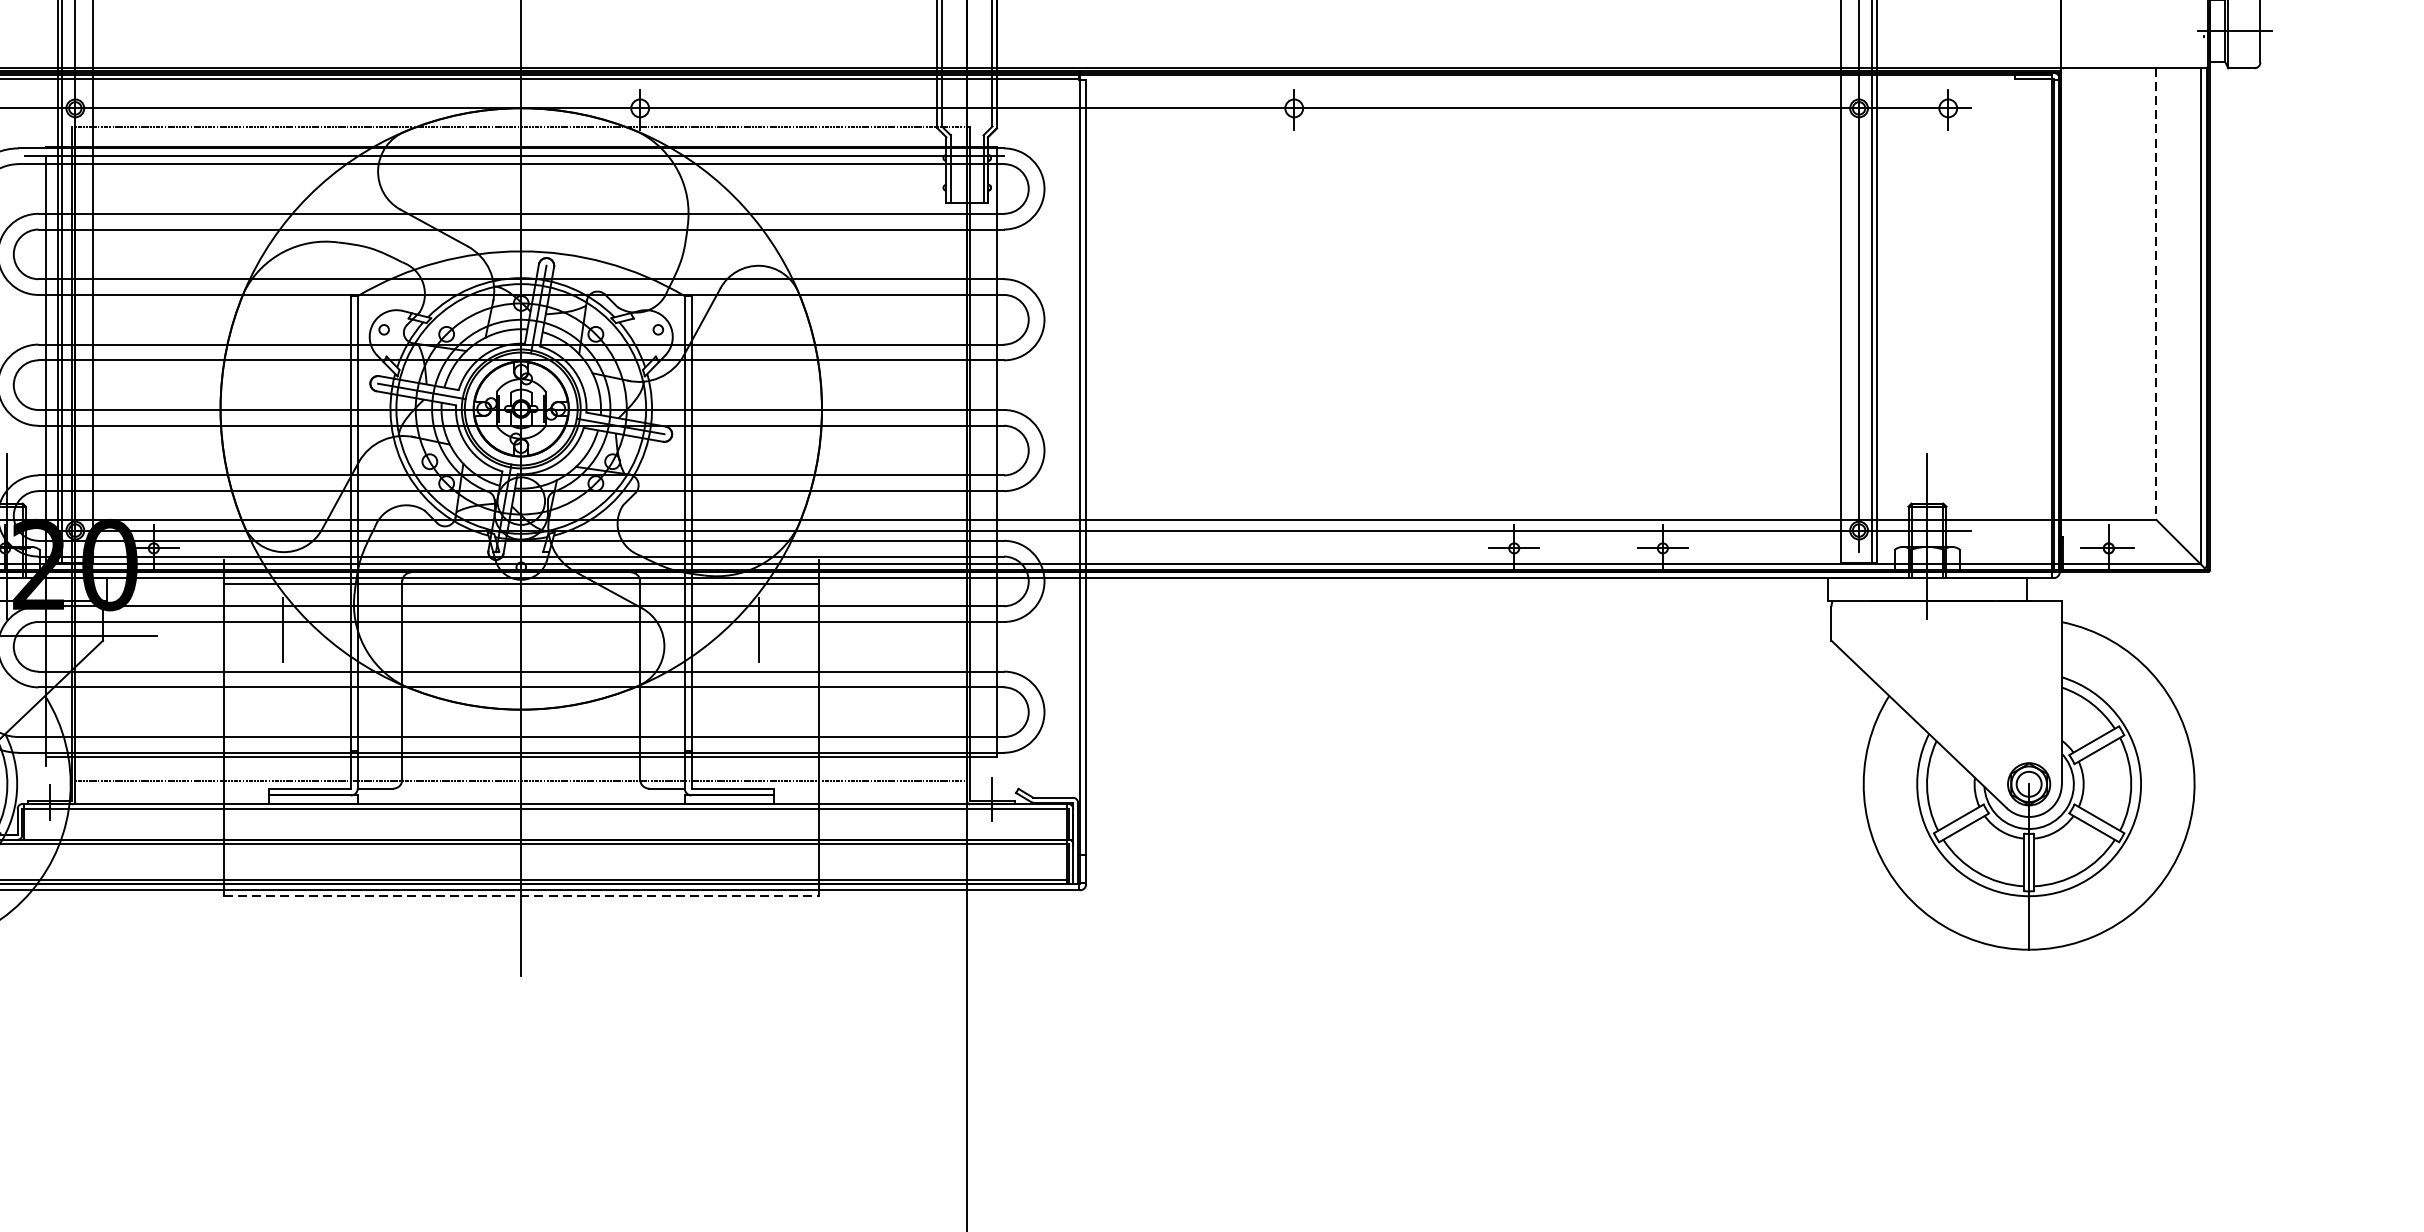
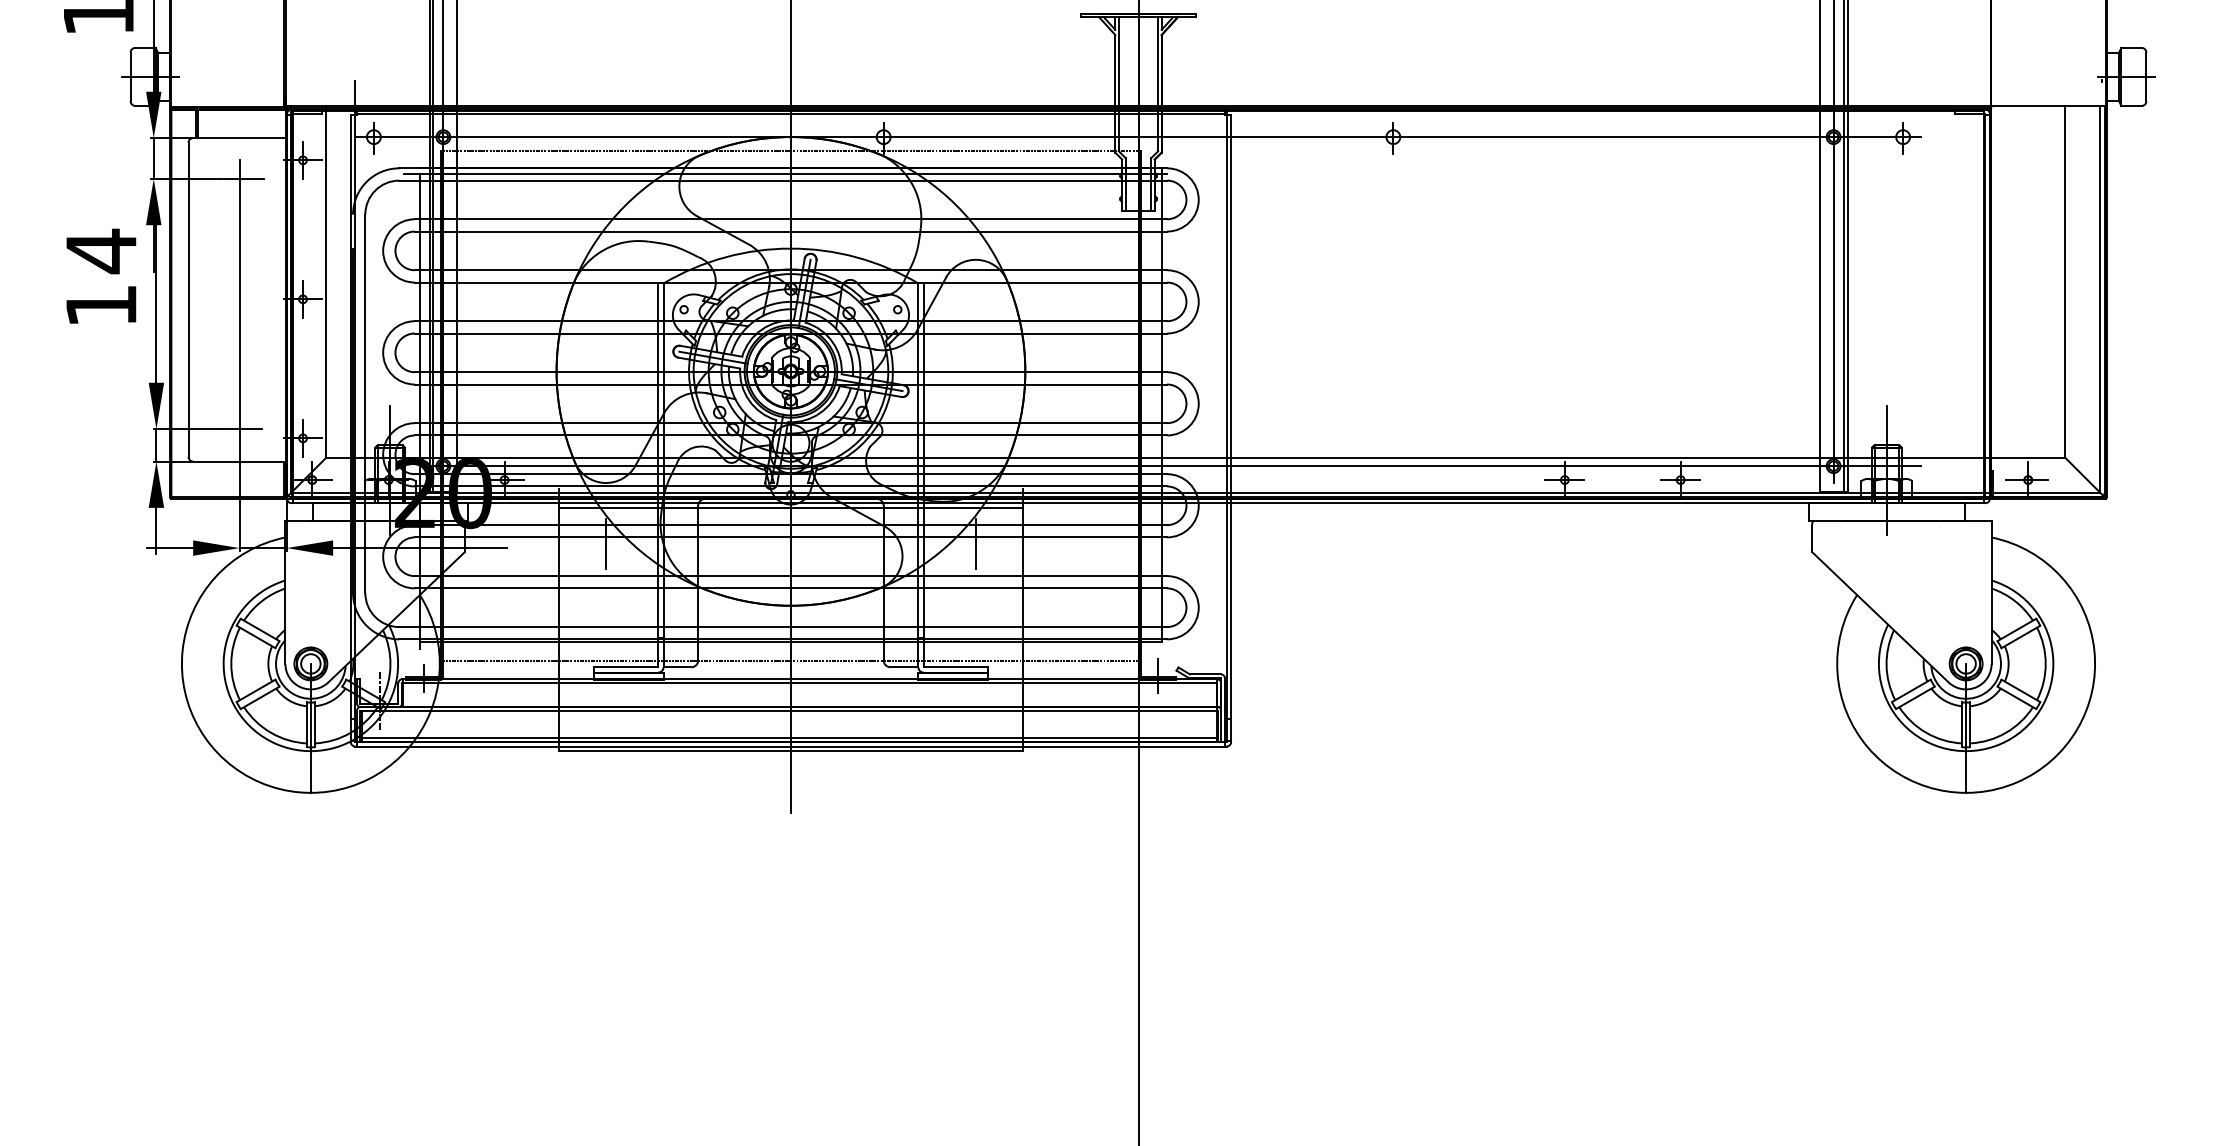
line: (2156, 294) -> (2065, 282), dashed -> solid
line: (520, 896) -> (790, 751), dashed -> solid

